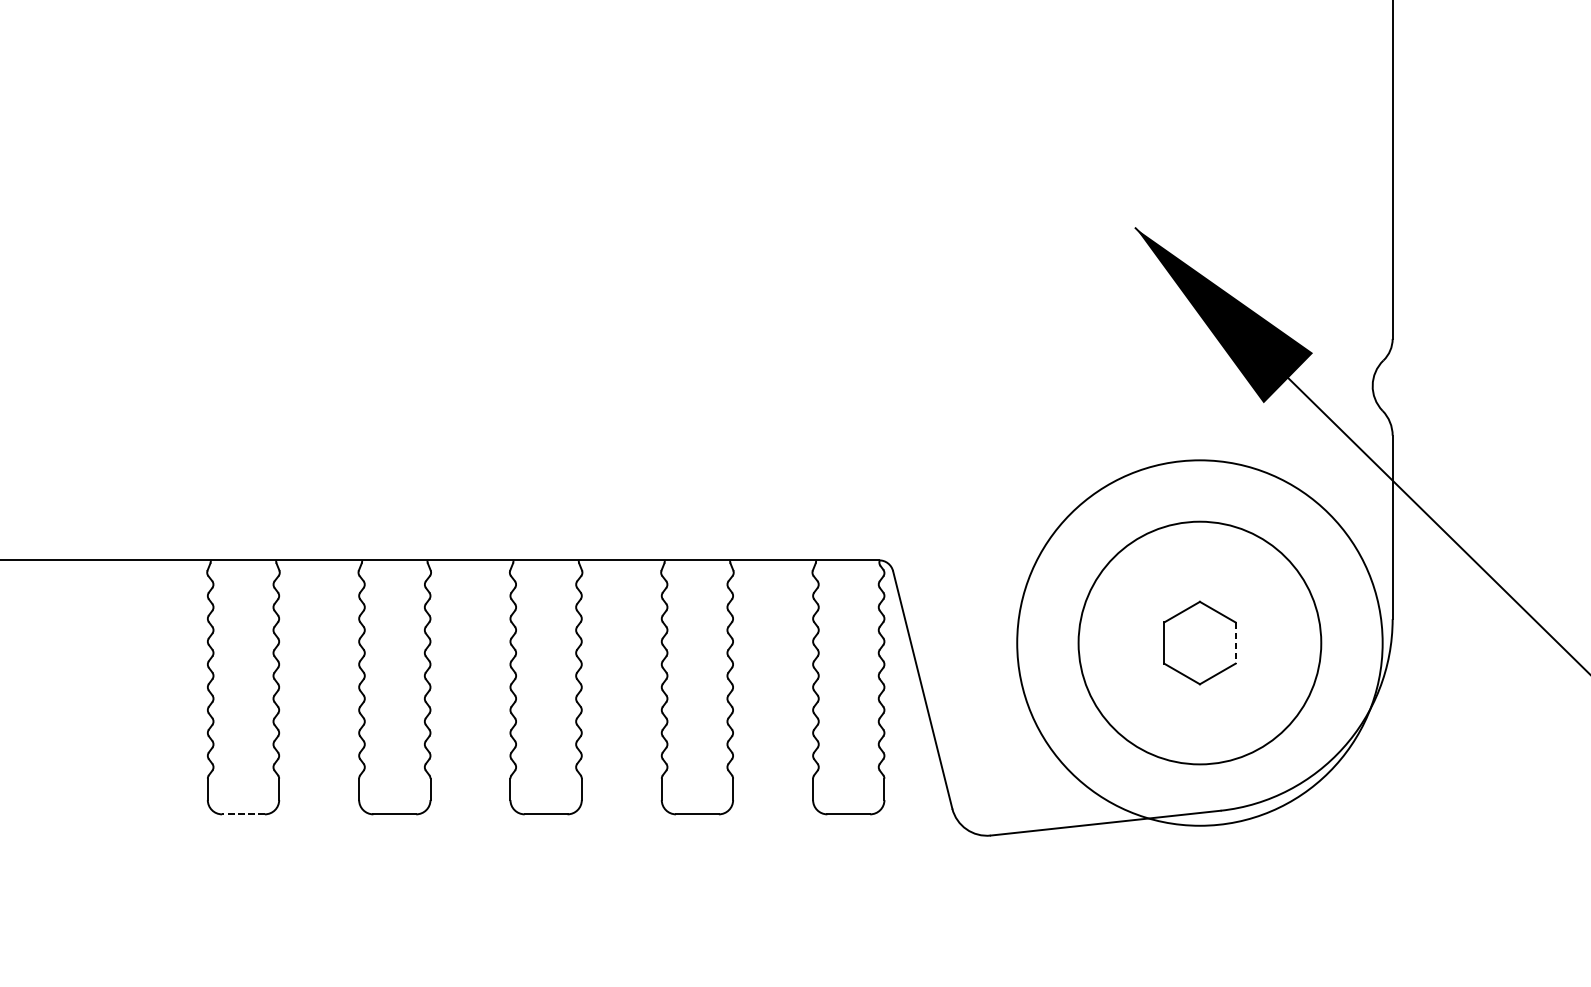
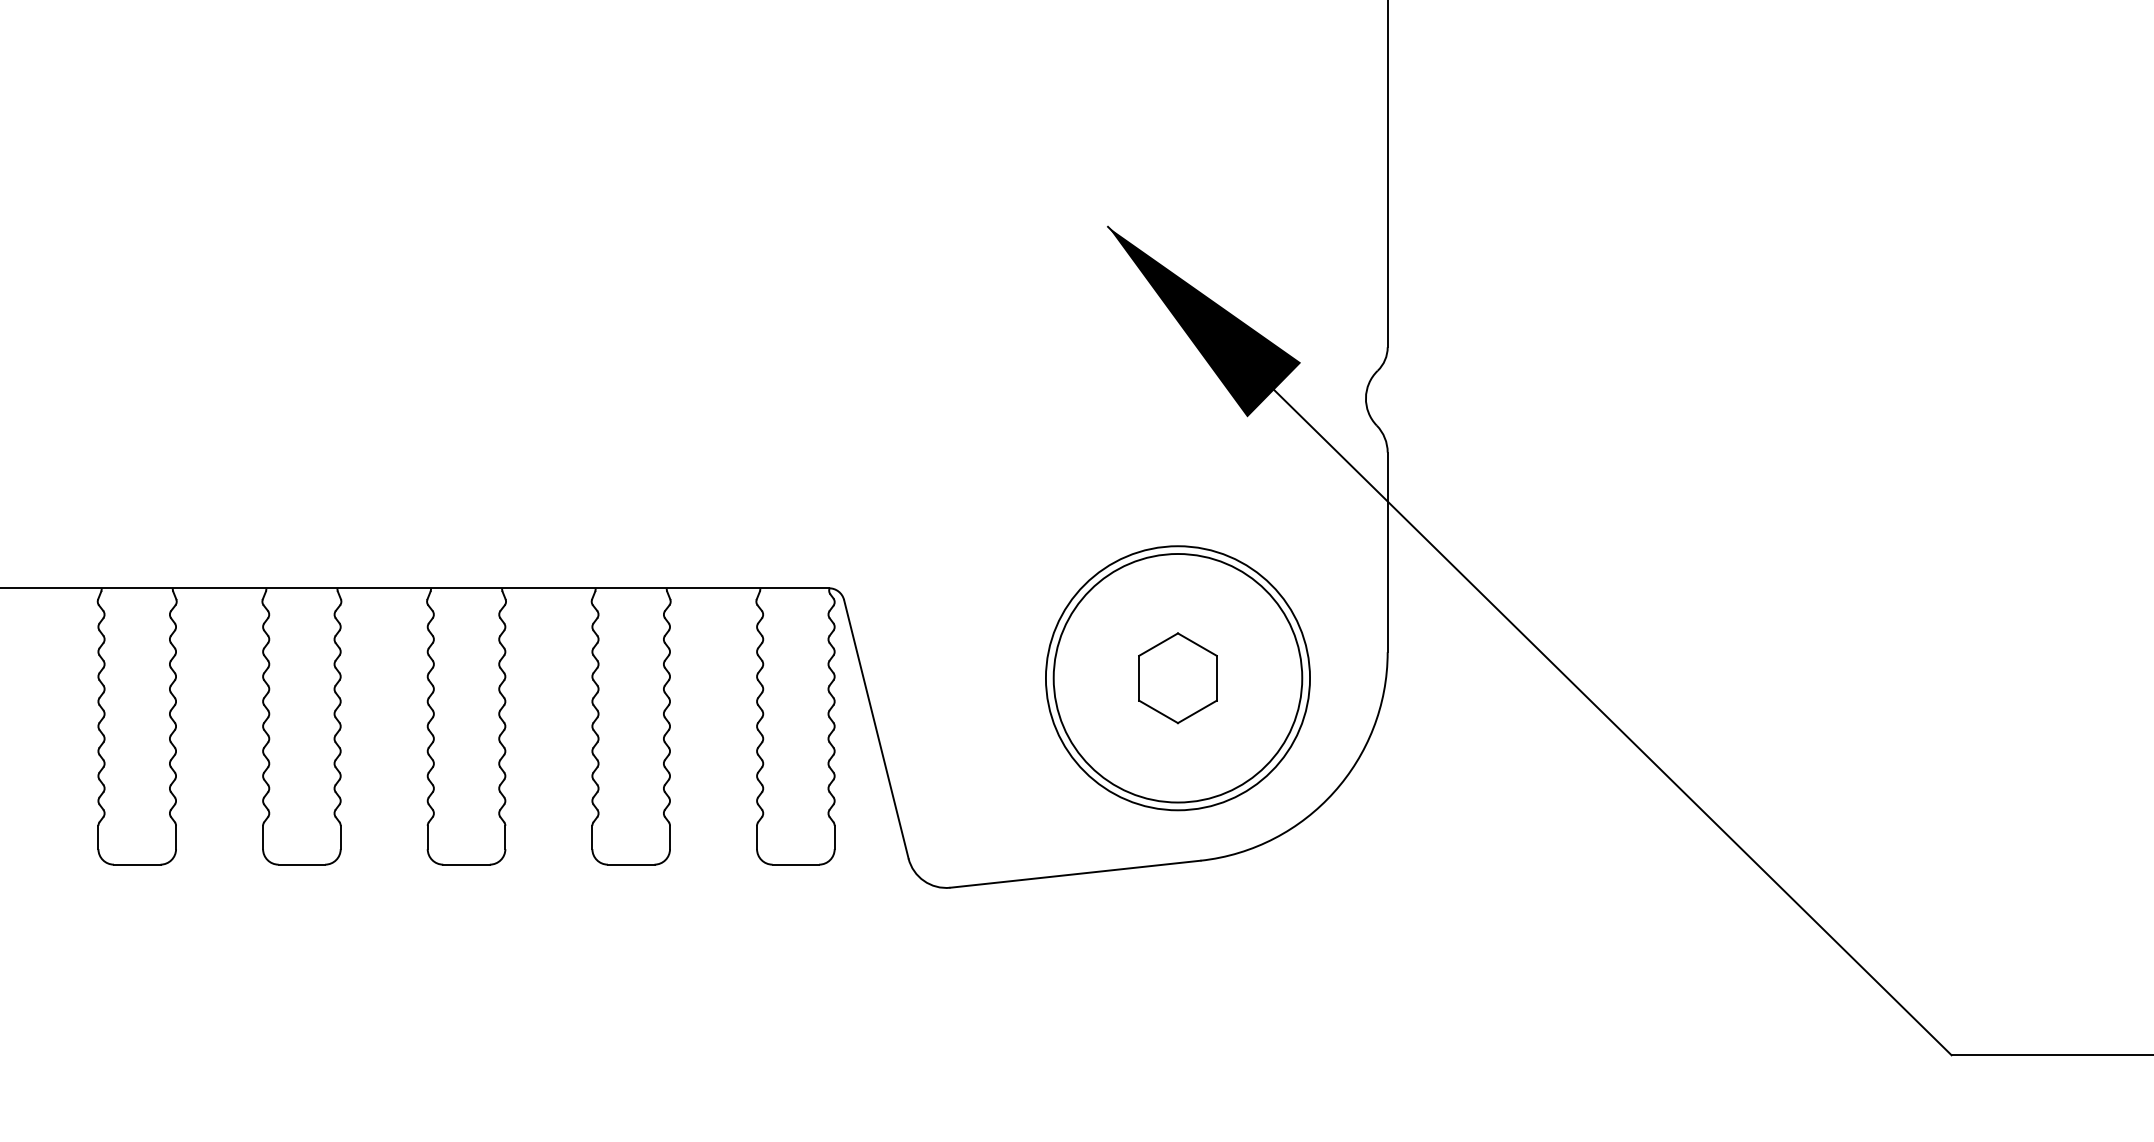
circle: (1199, 643) -> (1177, 678), size x0.62
line: (1235, 643) -> (1216, 678), dashed -> solid
line: (242, 814) -> (136, 864), dashed -> solid

